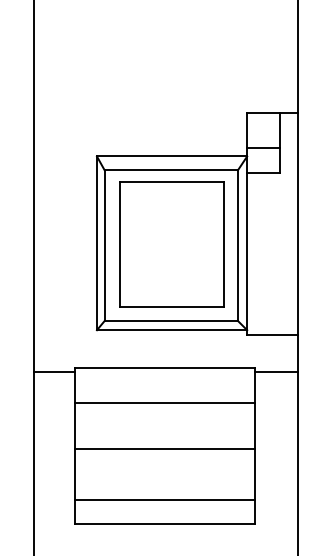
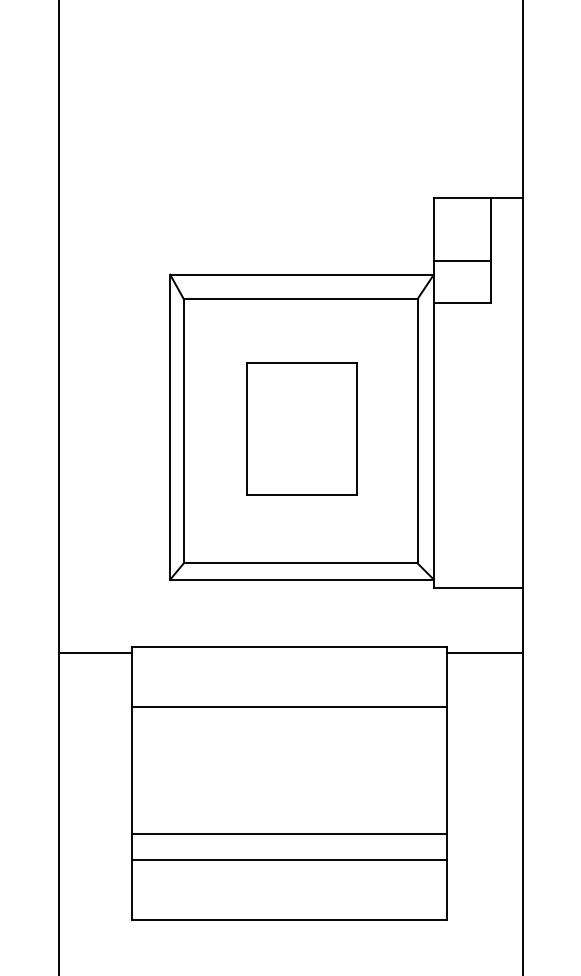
part: (171, 244) -> (301, 429), size x0.6
line: (164, 448) -> (288, 832), moved
line: (164, 499) -> (288, 859), moved

